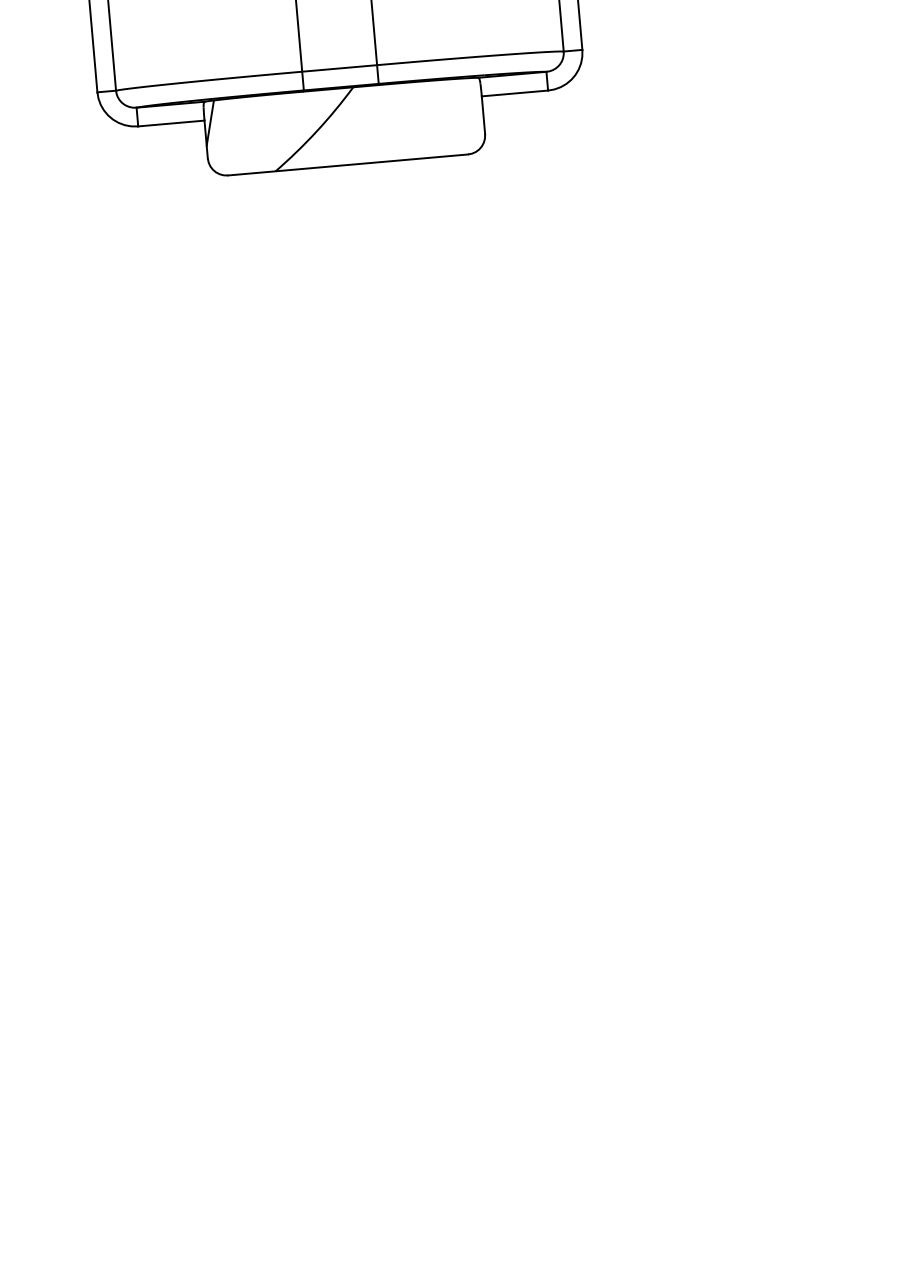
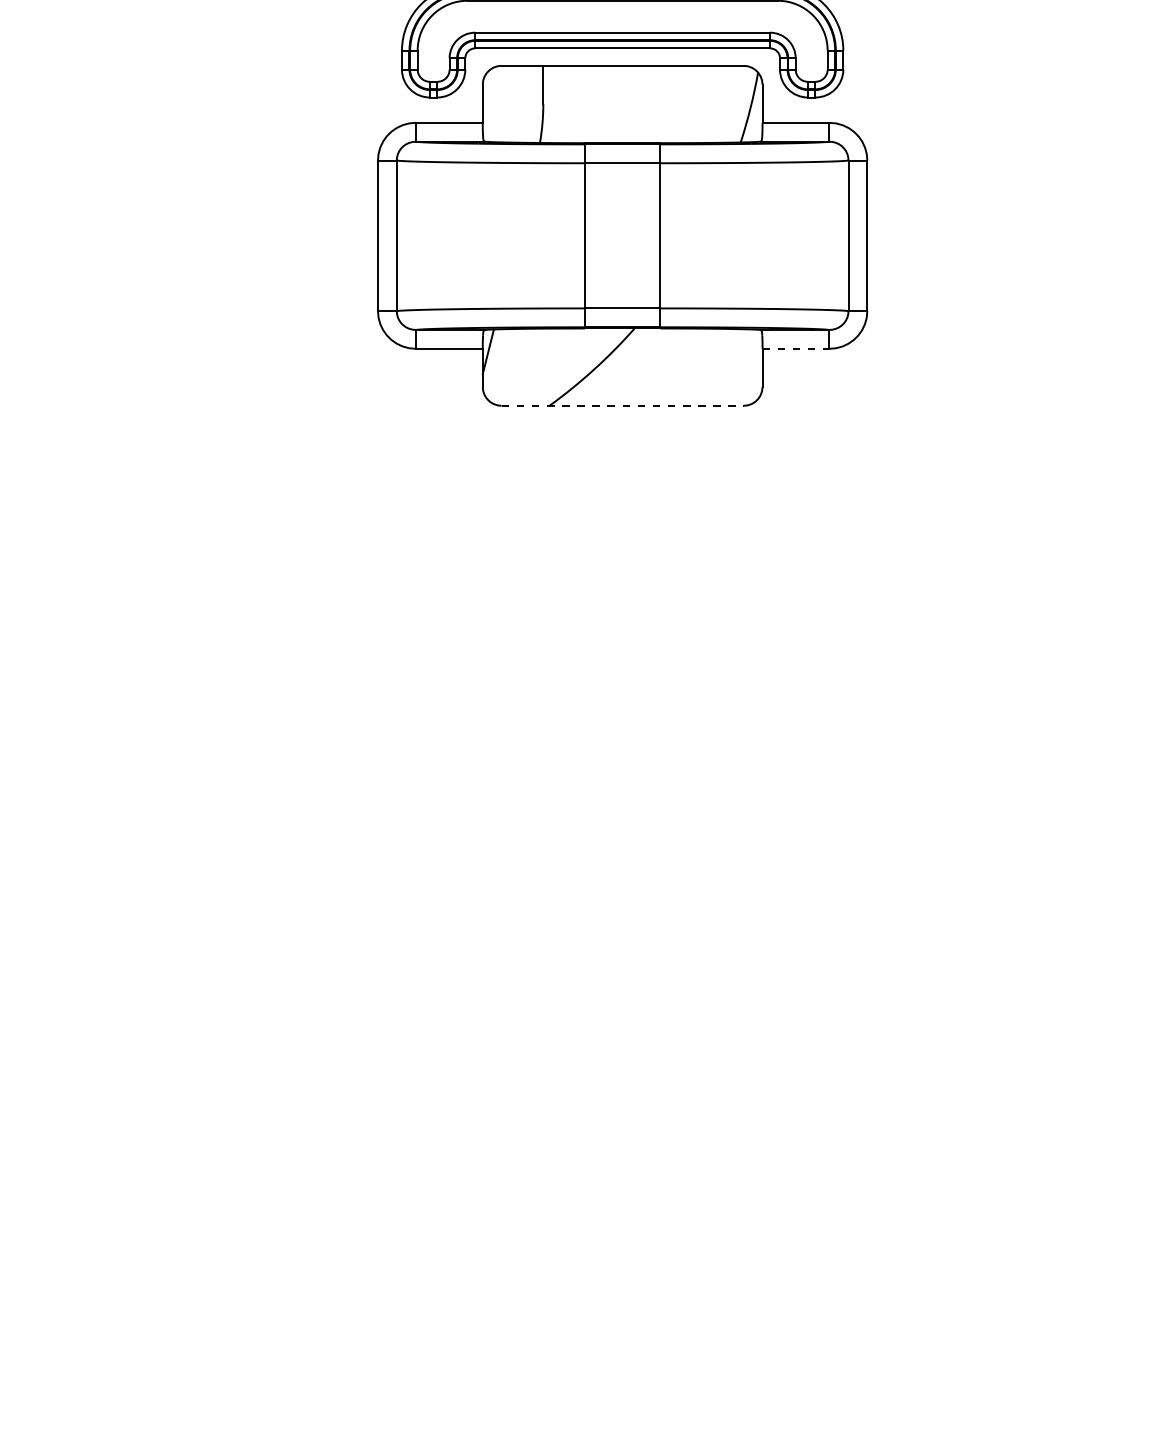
line: (515, 93) -> (796, 348), solid -> dashed
line: (348, 164) -> (623, 405), solid -> dashed

